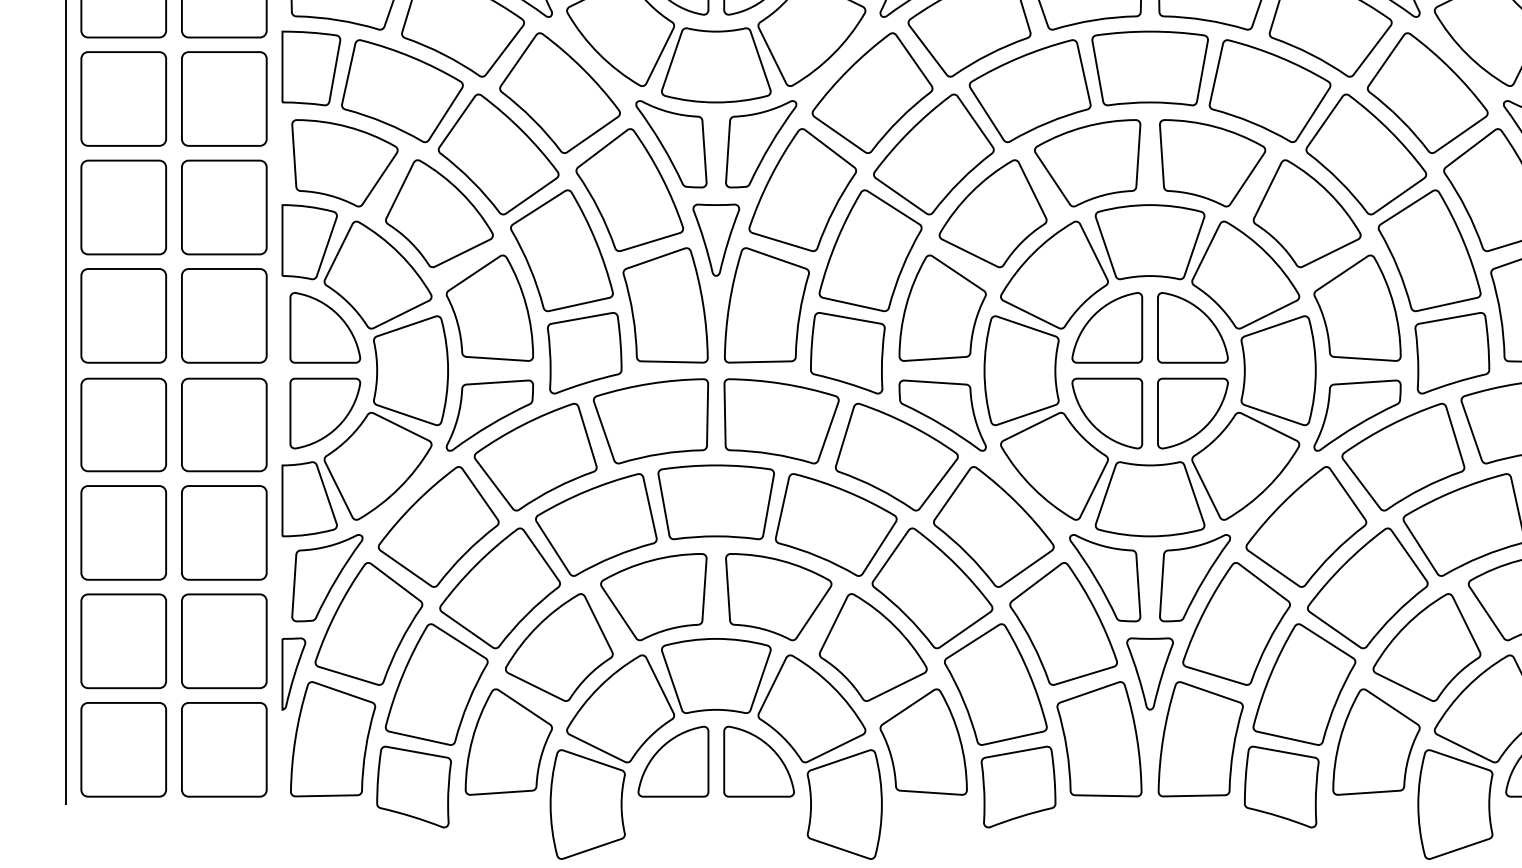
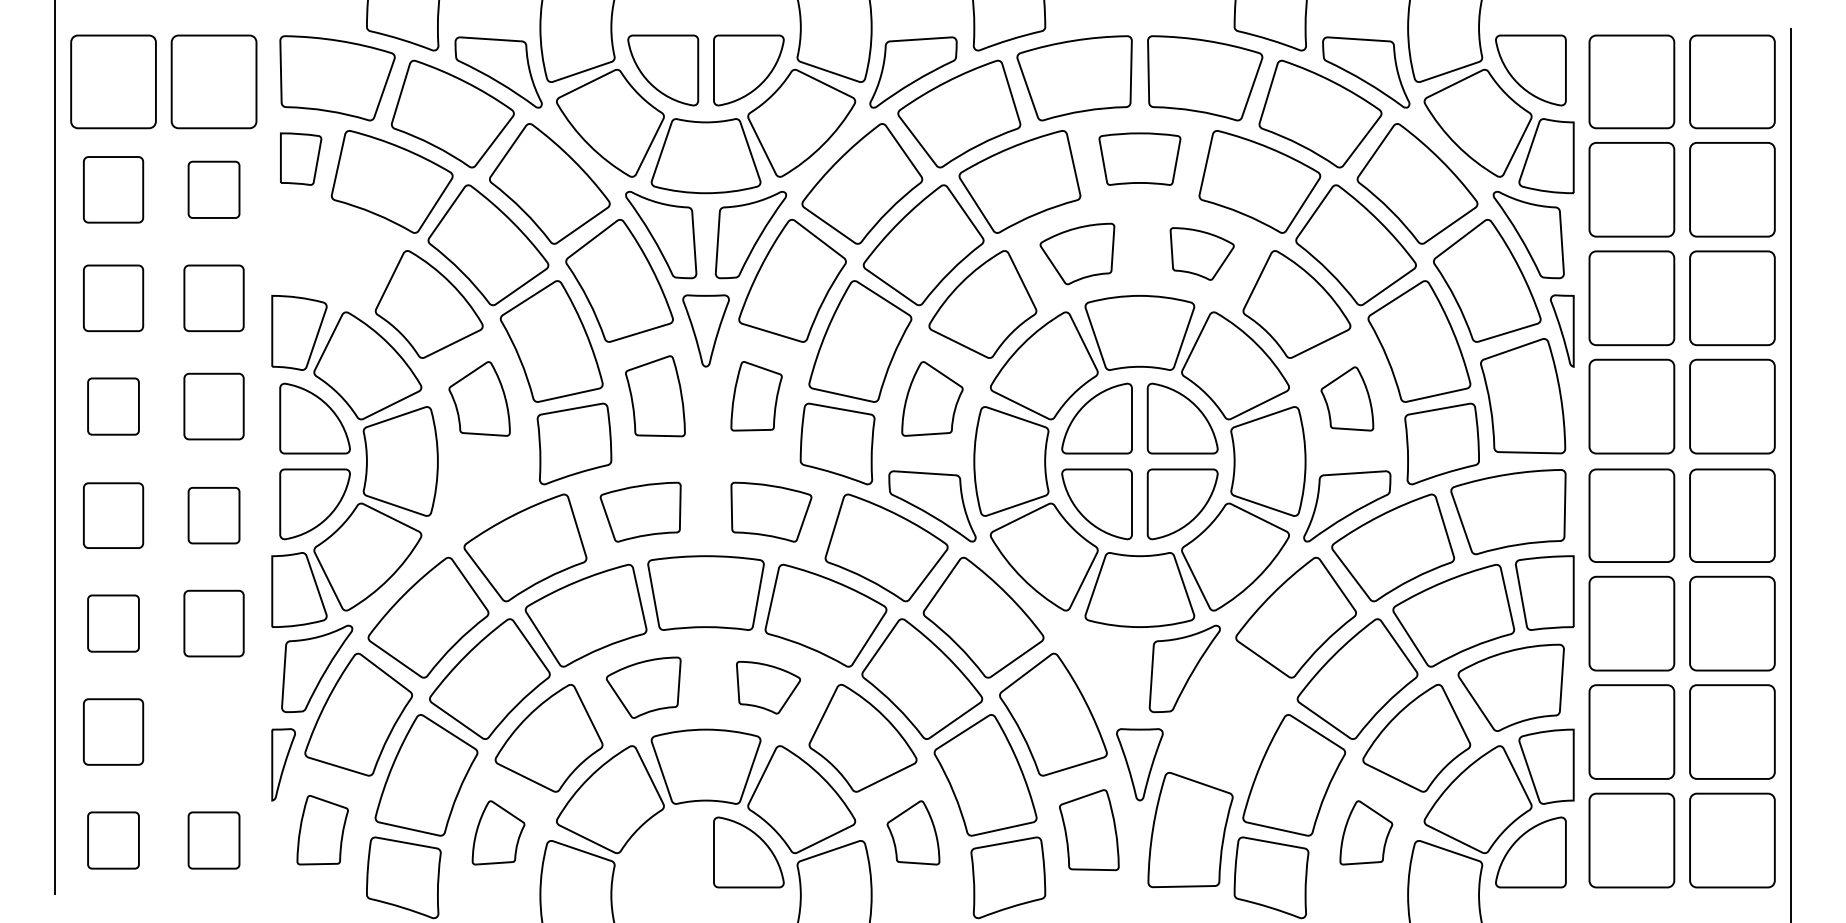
part: (310, 67) -> (300, 158), size x0.7
part: (1149, 67) -> (1139, 158), size x0.7
part: (123, 98) -> (113, 189), size x0.7
part: (223, 98) -> (213, 189), size x0.6
part: (344, 162) -> (334, 253), removed
part: (1087, 162) -> (1077, 253), size x0.7
part: (1211, 162) -> (1201, 253), size x0.6
part: (123, 207) -> (113, 298), size x0.7
part: (223, 207) -> (213, 298), size x0.7
part: (665, 305) -> (655, 396), size x0.7
part: (766, 305) -> (756, 396), size x0.6
part: (489, 307) -> (479, 398), size x0.7
part: (942, 307) -> (932, 398), size x0.7
part: (1357, 307) -> (1347, 398), size x0.6
part: (123, 315) -> (113, 406), size x0.6
part: (223, 315) -> (213, 406), size x0.7
part: (489, 415) -> (479, 506), removed
part: (650, 421) -> (640, 512), size x0.7
part: (781, 421) -> (771, 512), size x0.7
part: (123, 424) -> (113, 515), size x0.7
part: (223, 424) -> (213, 515), size x0.6
part: (123, 532) -> (113, 623), size x0.6
part: (223, 532) -> (213, 623), size x0.7
part: (1104, 577) -> (1094, 668), removed
part: (653, 596) -> (643, 687), size x0.7
part: (778, 596) -> (768, 687), size x0.6
part: (1236, 623) -> (1226, 714), removed
part: (123, 640) -> (113, 731), size x0.7
part: (223, 640) -> (213, 731), removed
part: (332, 739) -> (322, 830), size x0.6
part: (1099, 739) -> (1089, 830), size x0.7
part: (508, 741) -> (498, 832), size x0.6
part: (923, 741) -> (913, 832), size x0.6
part: (1376, 741) -> (1366, 832), size x0.6
part: (123, 749) -> (113, 840), size x0.6
part: (223, 749) -> (213, 840), size x0.6
part: (673, 761) -> (663, 852), removed

